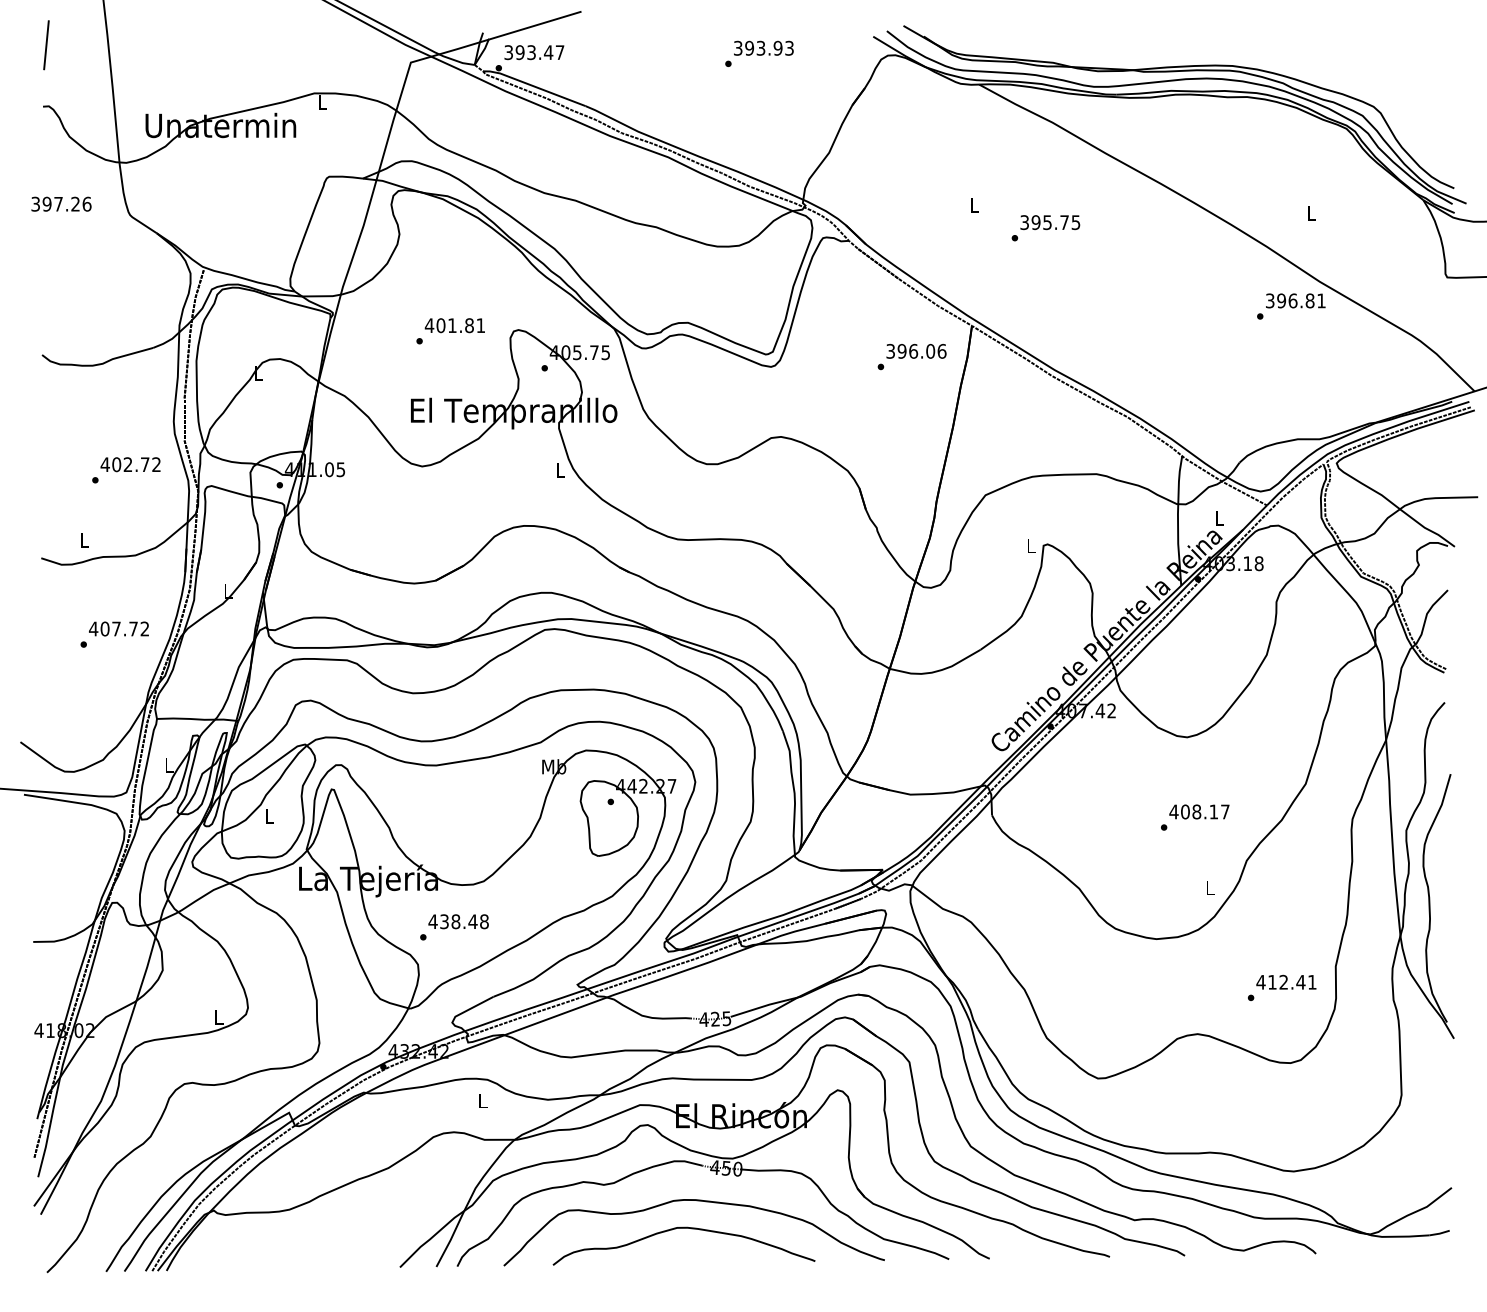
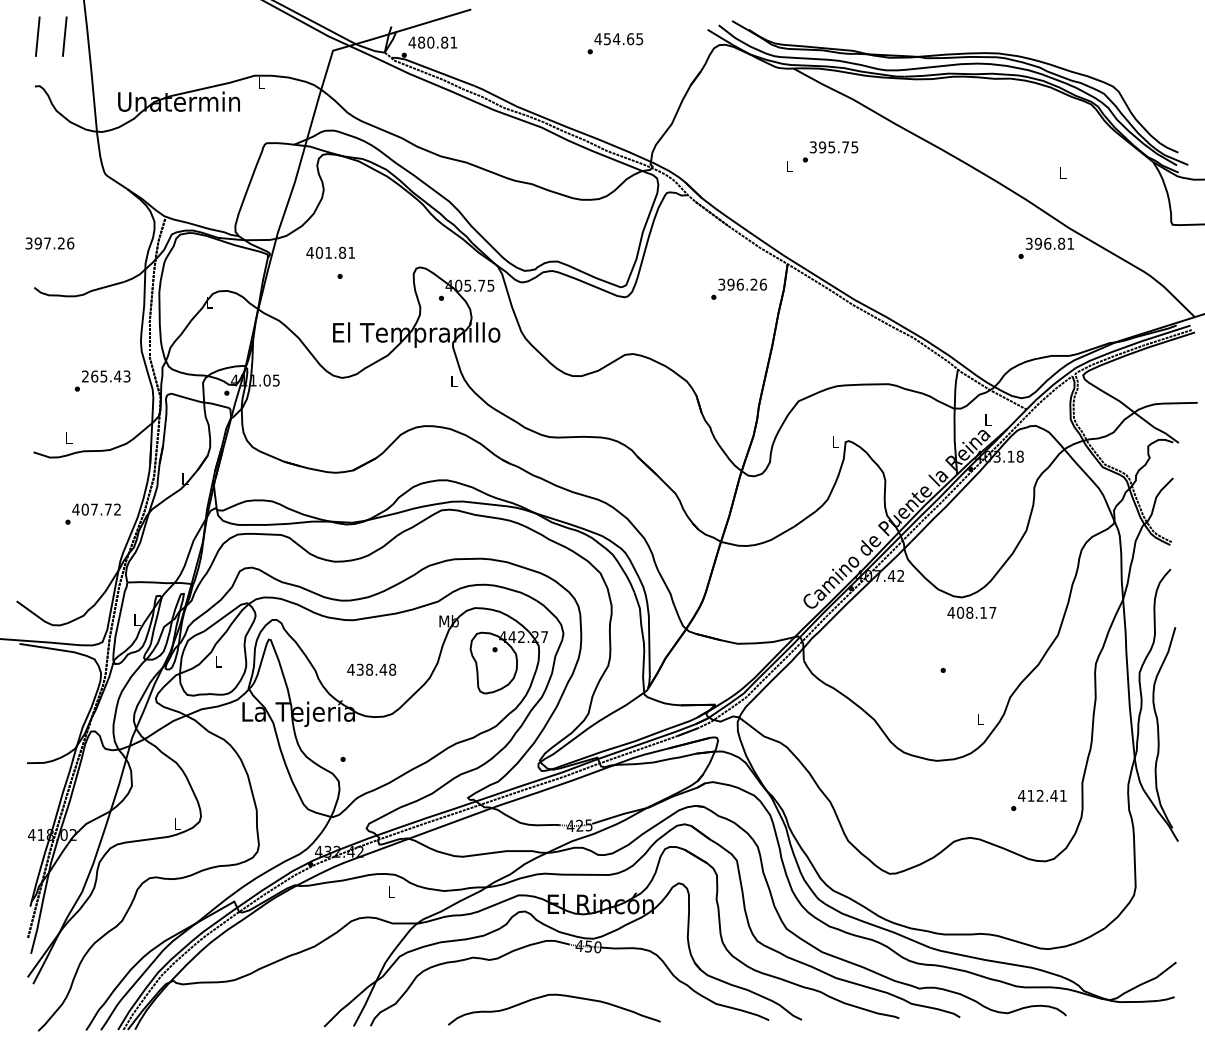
line: (79, 45) -> (64, 36), added
text: (763, 48) -> (618, 39), 393.93 -> 454.65
text: (533, 52) -> (432, 42), 393.47 -> 480.81
text: (60, 204) -> (49, 243), moved
text: (1045, 227) -> (830, 151), moved
text: (454, 325) -> (330, 252), moved
text: (929, 351) -> (753, 284), 396.06 -> 396.26
text: (130, 464) -> (105, 376), 402.72 -> 265.43
text: (1198, 811) -> (971, 612), moved
text: (458, 921) -> (371, 669), moved
curve: (694, 1201) -> (562, 973), removed

